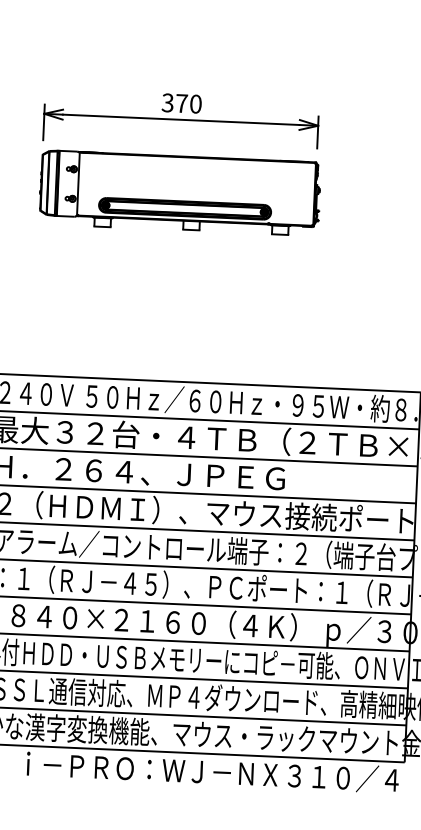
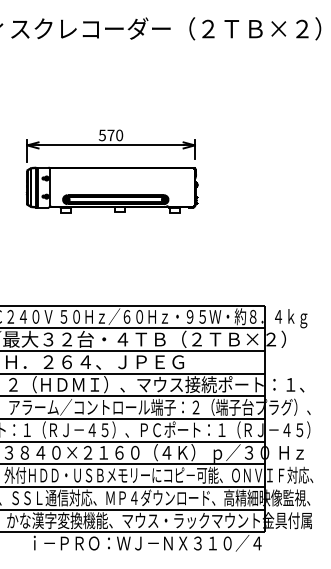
text: (168, 101) -> (102, 134), 370 -> 570

